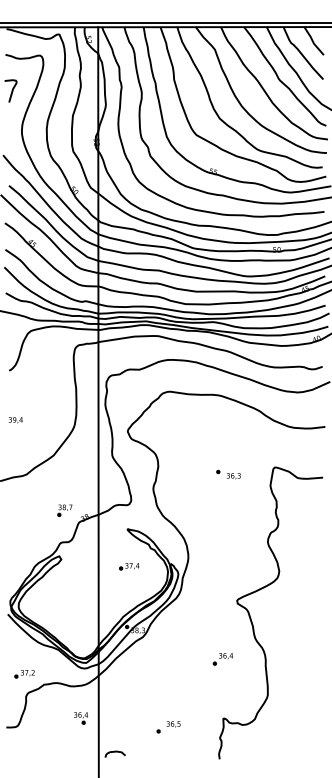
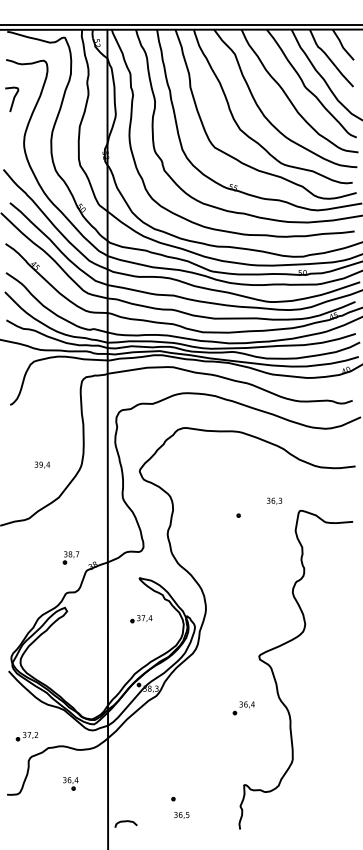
text: (14, 419) -> (41, 464), moved
text: (233, 475) -> (274, 500), moved
part: (222, 659) -> (243, 708), moved
part: (80, 718) -> (70, 783), moved
text: (173, 724) -> (181, 815), moved

